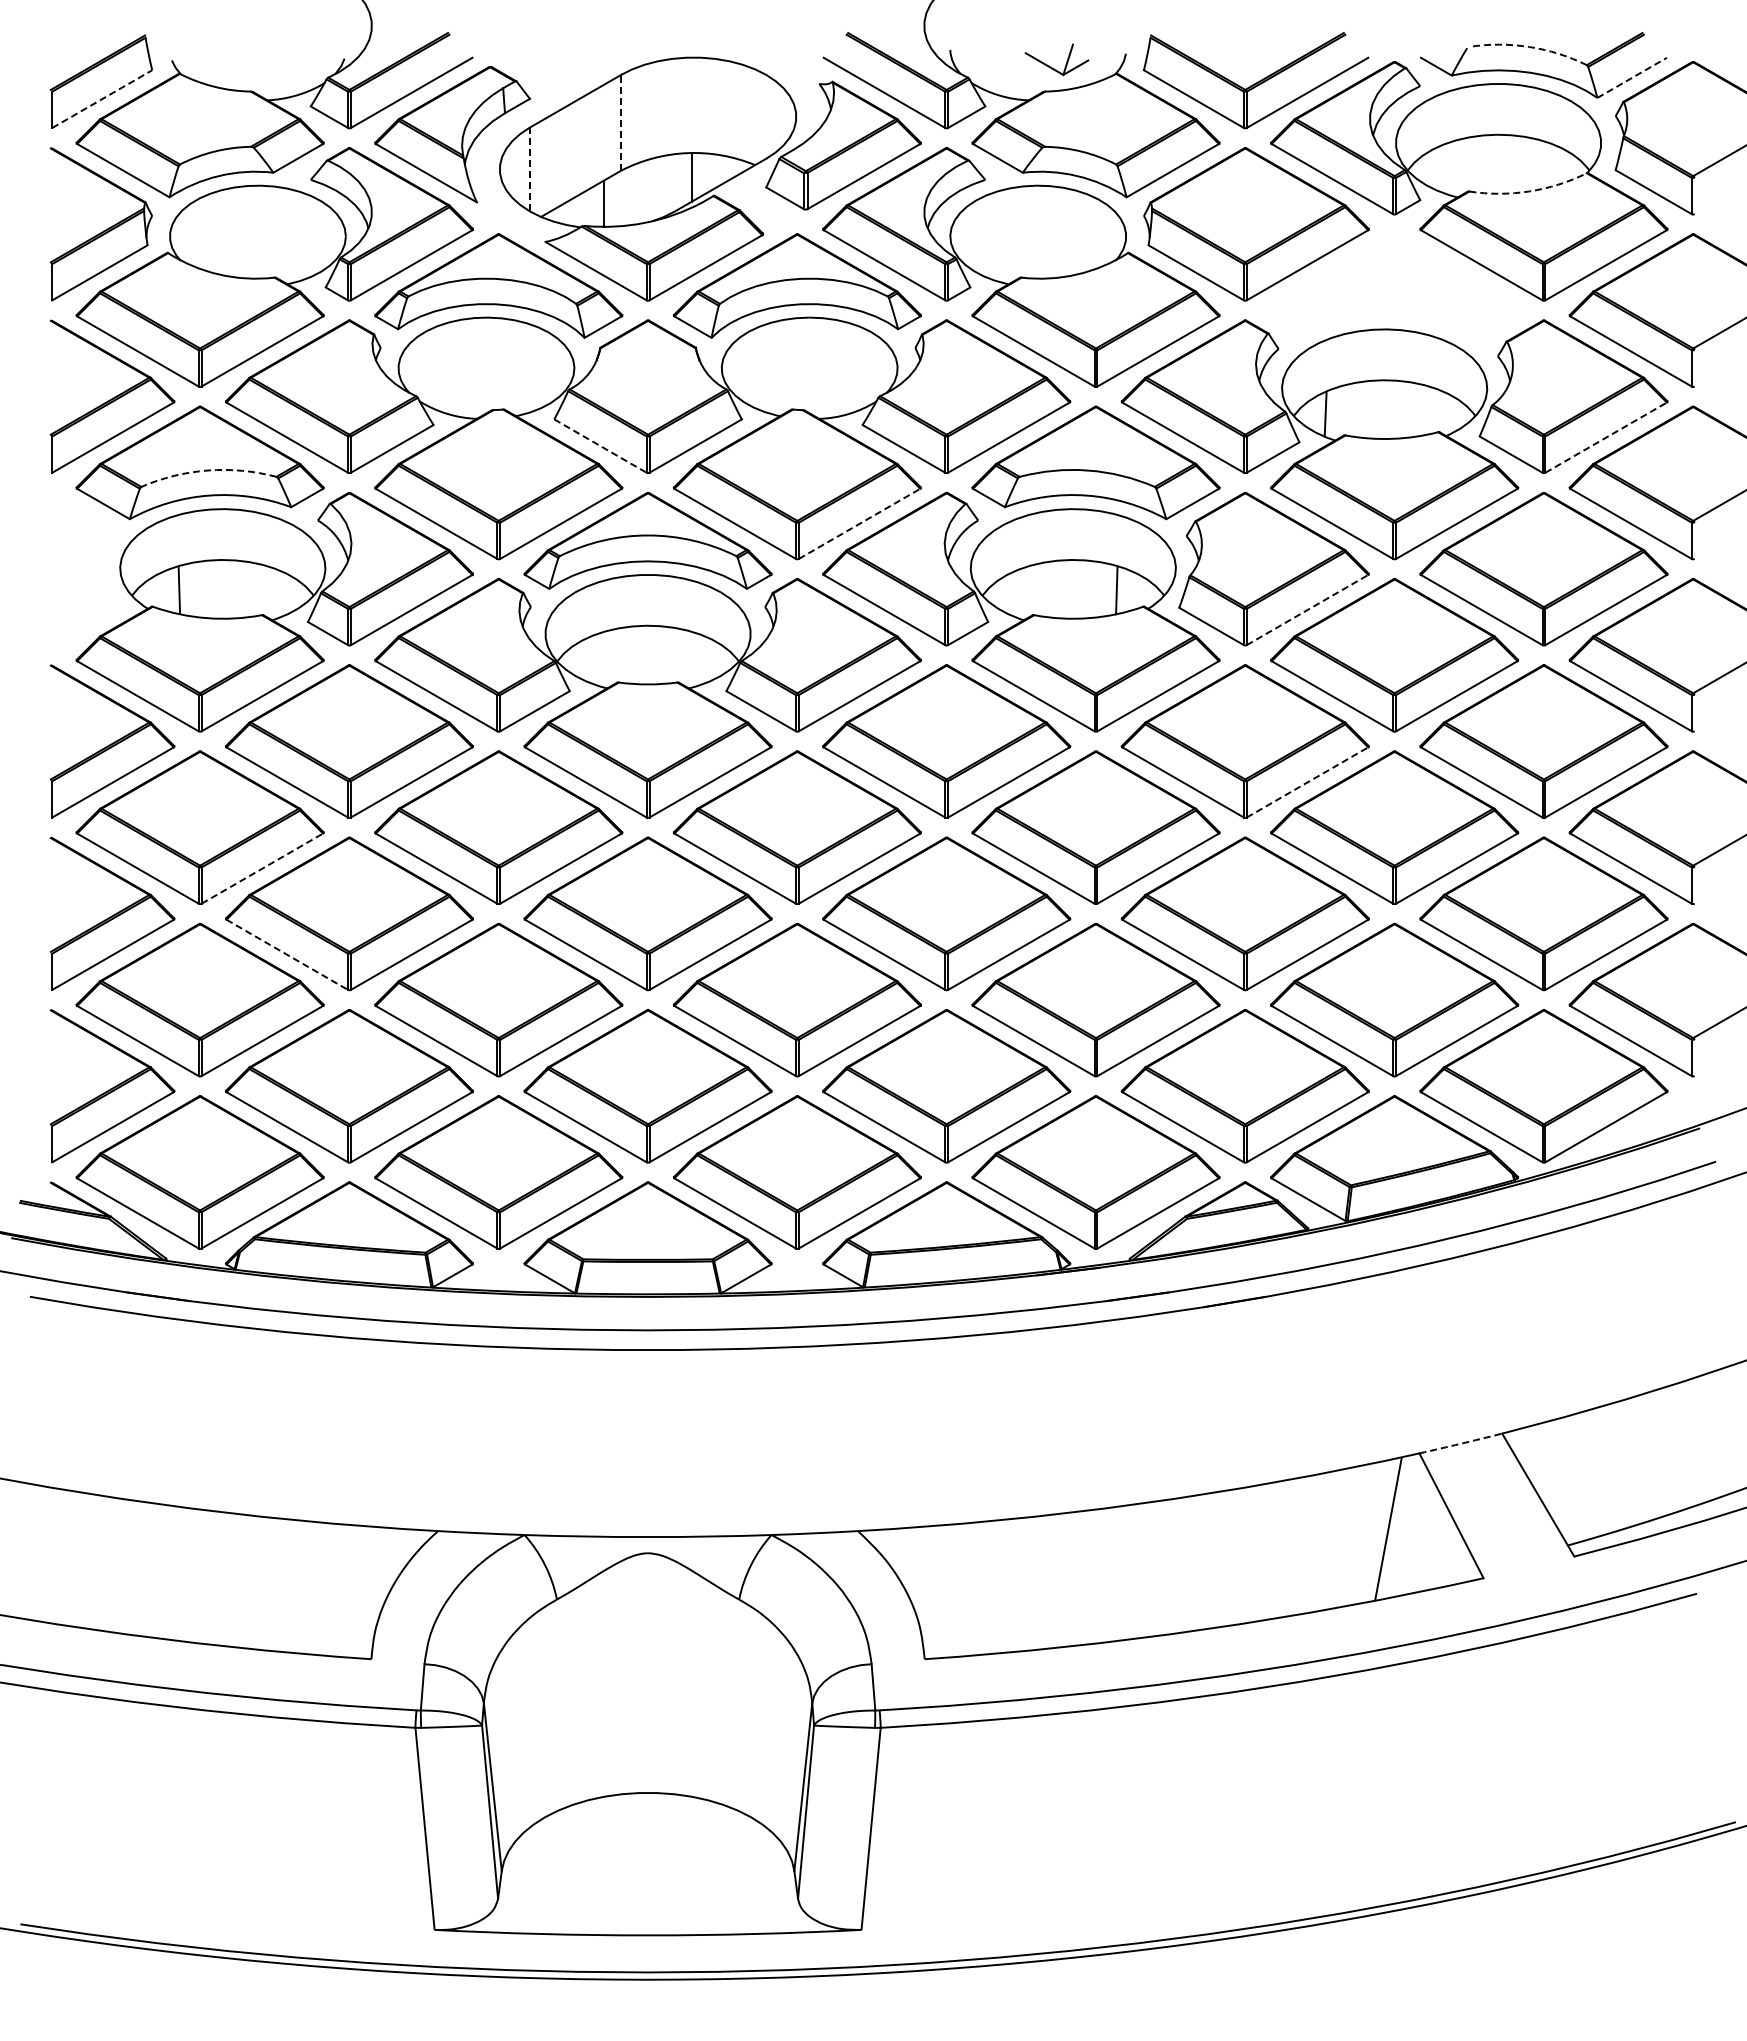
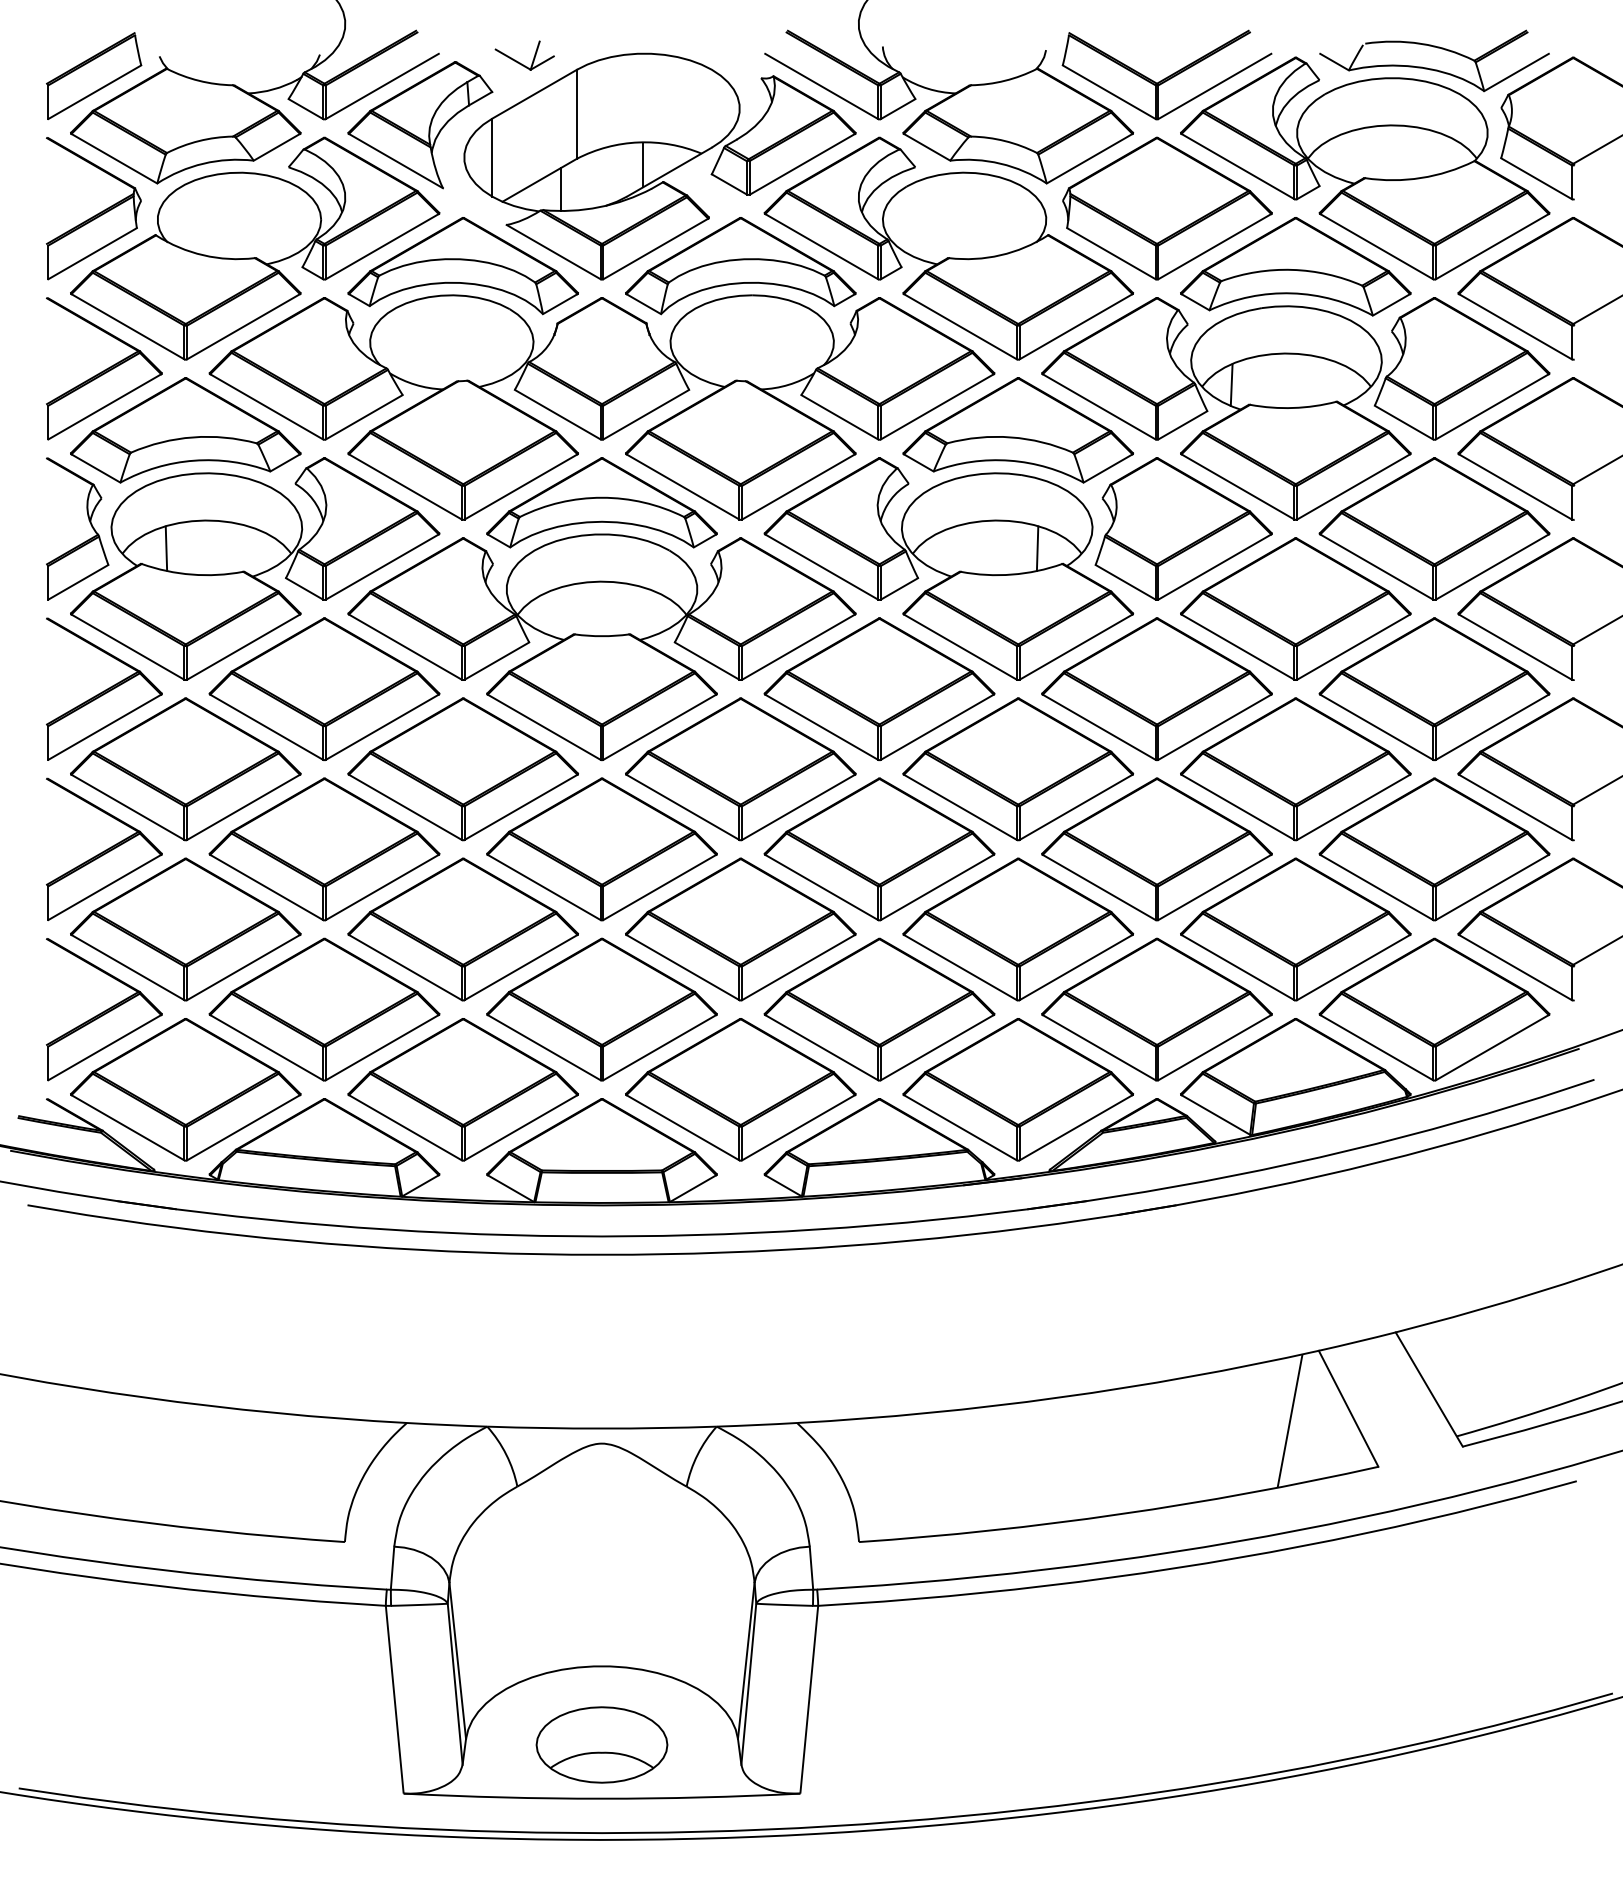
arc: (1529, 47) -> (1421, 44), dashed -> solid
part: (1052, 67) -> (520, 62), moved
line: (1632, 77) -> (1516, 72), dashed -> solid
line: (102, 99) -> (95, 92), dashed -> solid
line: (621, 122) -> (577, 113), dashed -> solid
line: (529, 169) -> (491, 157), dashed -> solid
arc: (1529, 191) -> (1421, 178), dashed -> solid
part: (1394, 286) -> (1295, 266), added
line: (1606, 437) -> (1492, 406), dashed -> solid
line: (600, 446) -> (557, 415), dashed -> solid
arc: (208, 470) -> (193, 437), dashed -> solid
line: (860, 523) -> (799, 486), dashed -> solid
part: (97, 564) -> (90, 524), added
line: (1307, 609) -> (1214, 566), dashed -> solid
line: (1307, 782) -> (1214, 727), dashed -> solid
line: (262, 868) -> (243, 807), dashed -> solid
line: (287, 955) -> (266, 888), dashed -> solid
arc: (1460, 1443) -> (1356, 1341), dashed -> solid
part: (647, 1877) -> (601, 1744), added

